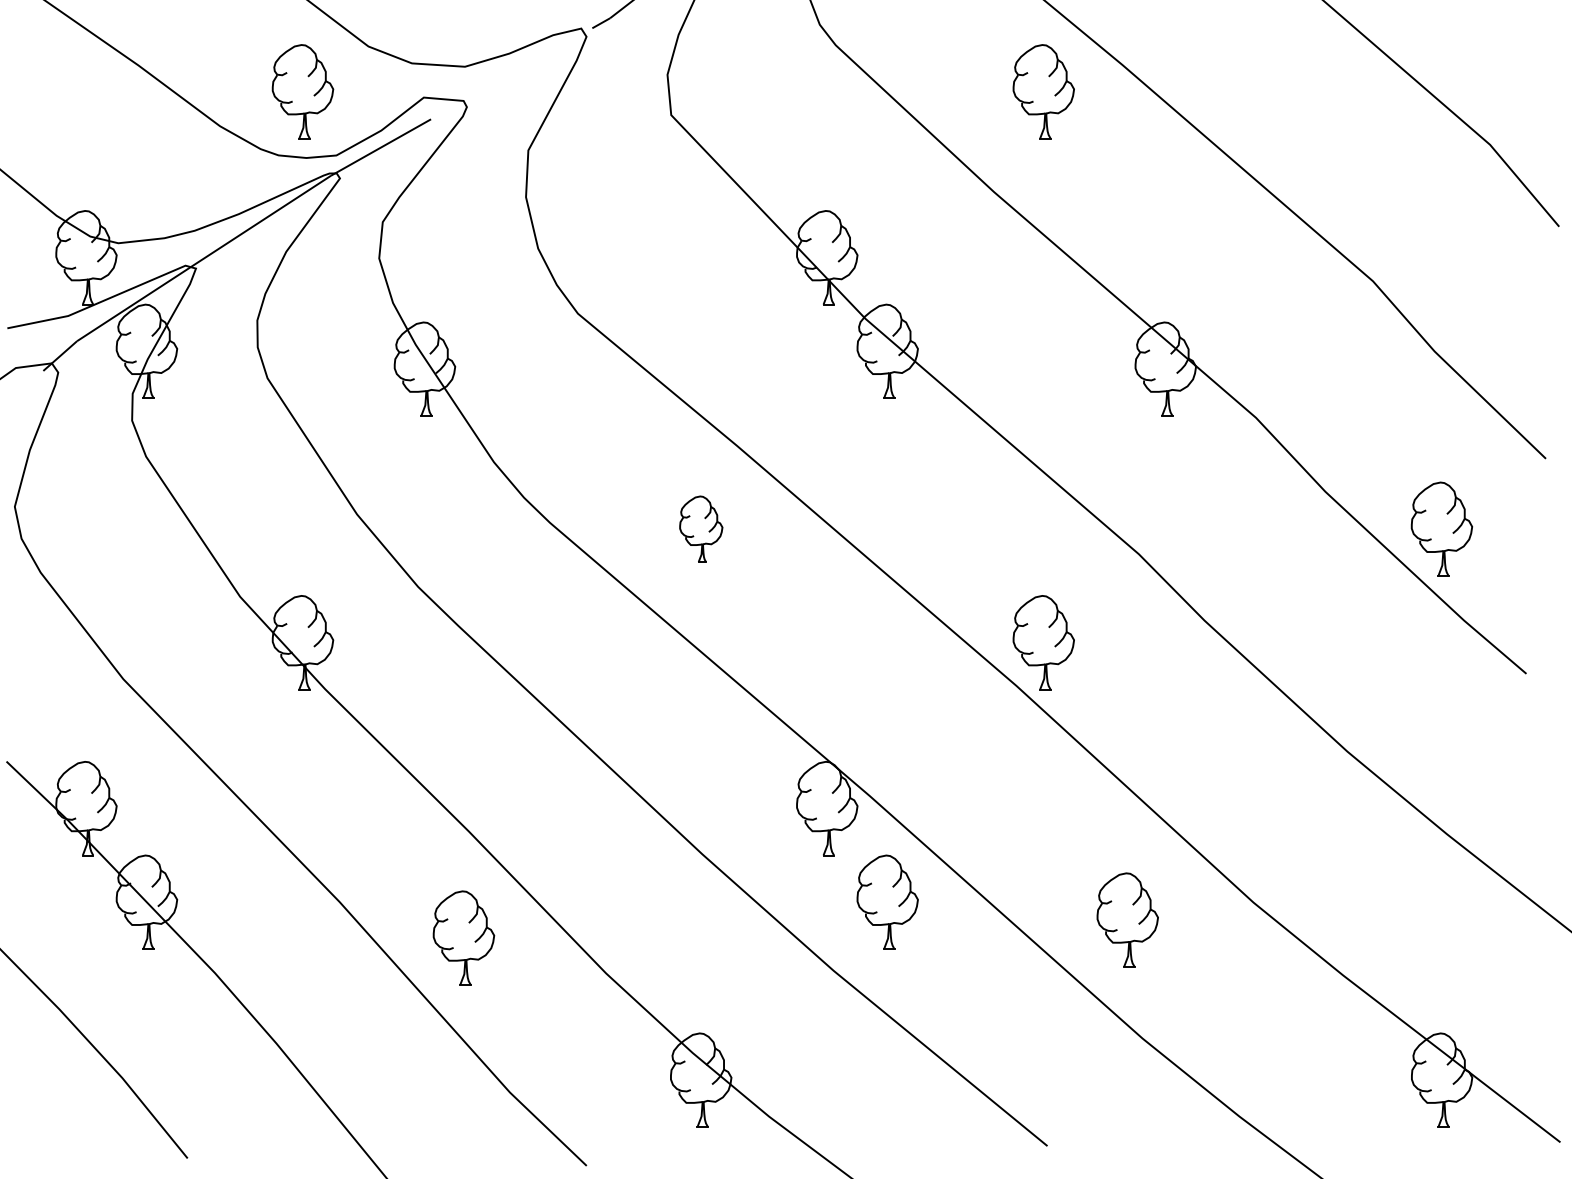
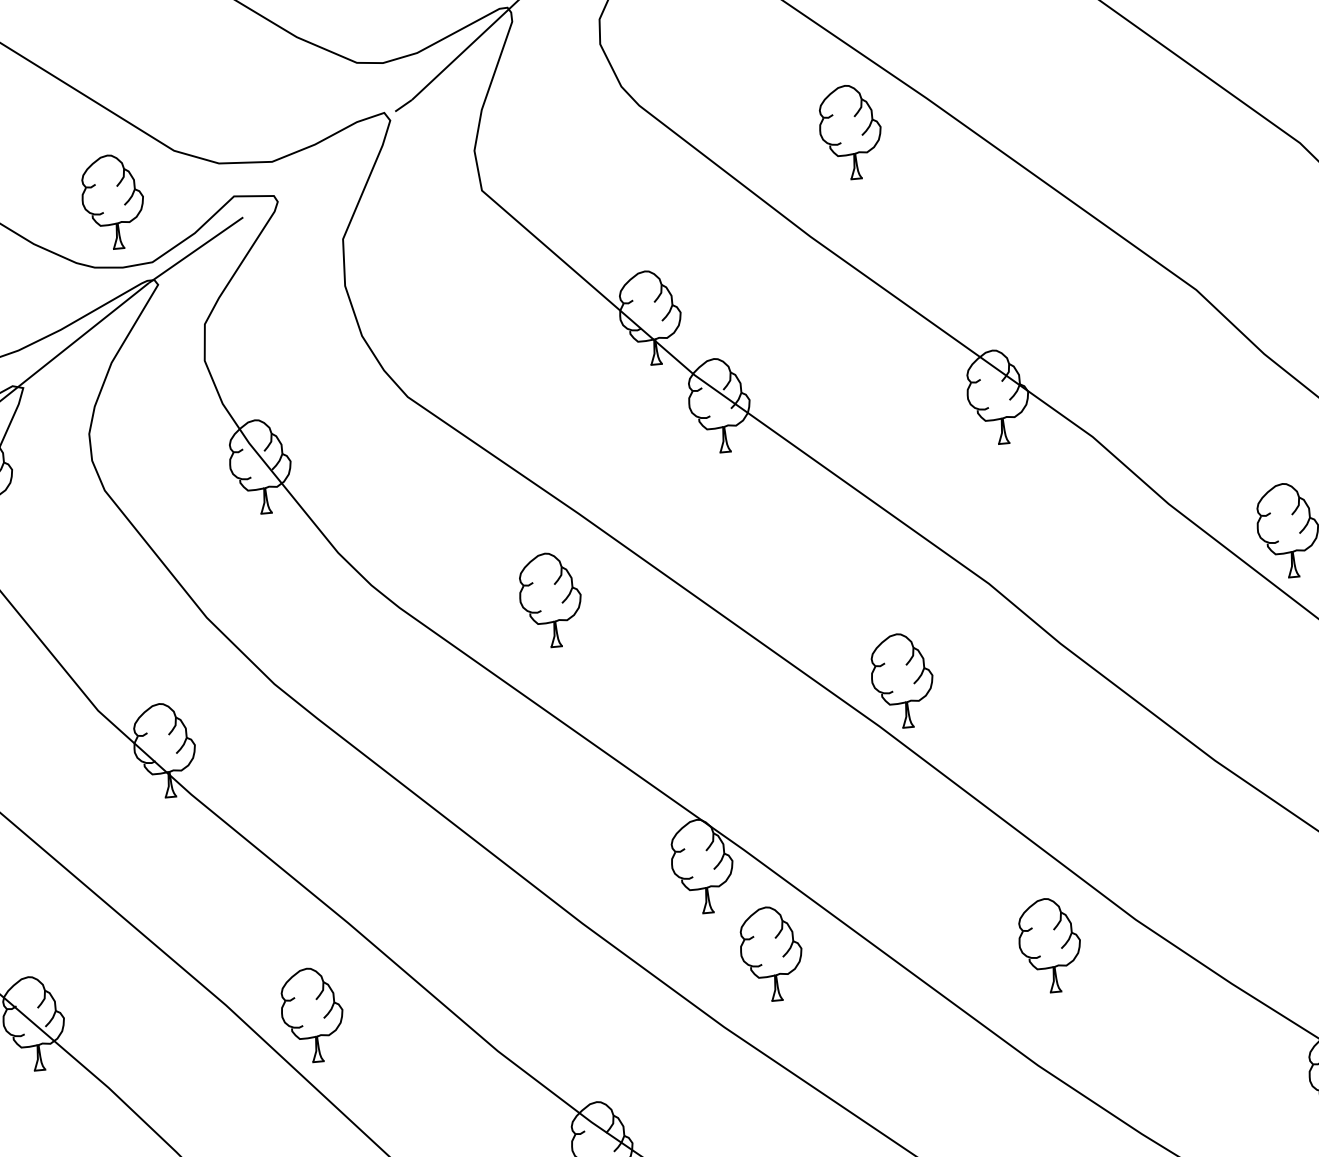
part: (701, 528) -> (551, 599), size x1.43
part: (1127, 919) -> (1049, 944), moved
part: (463, 937) -> (312, 1014), moved

